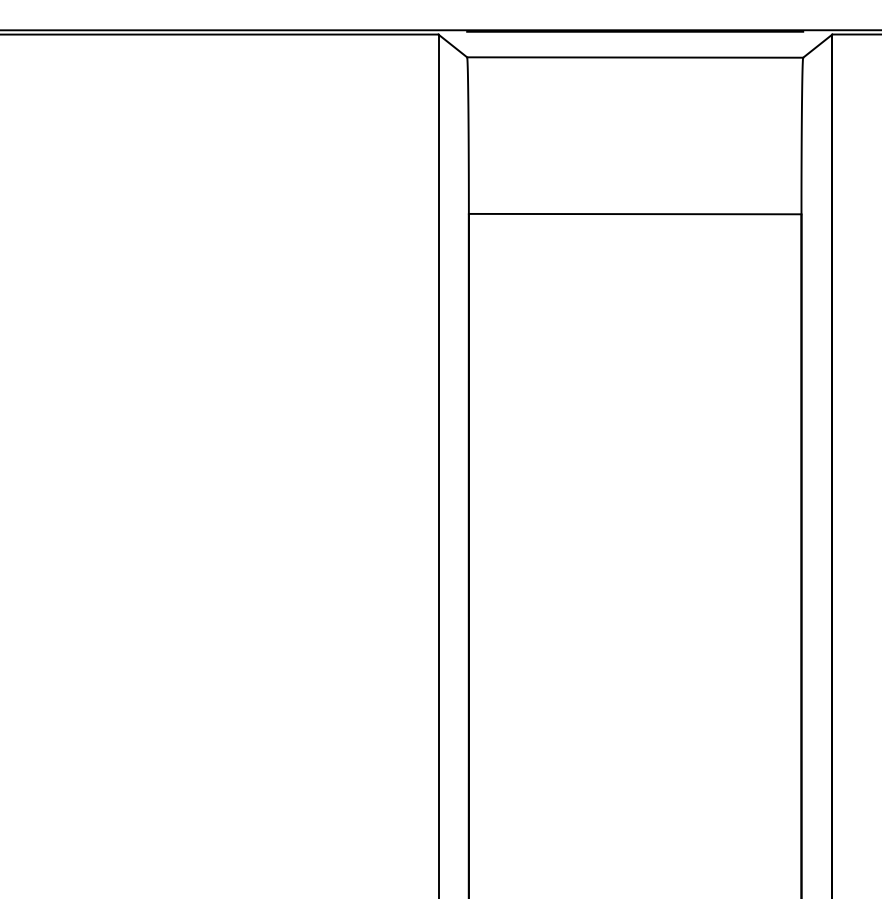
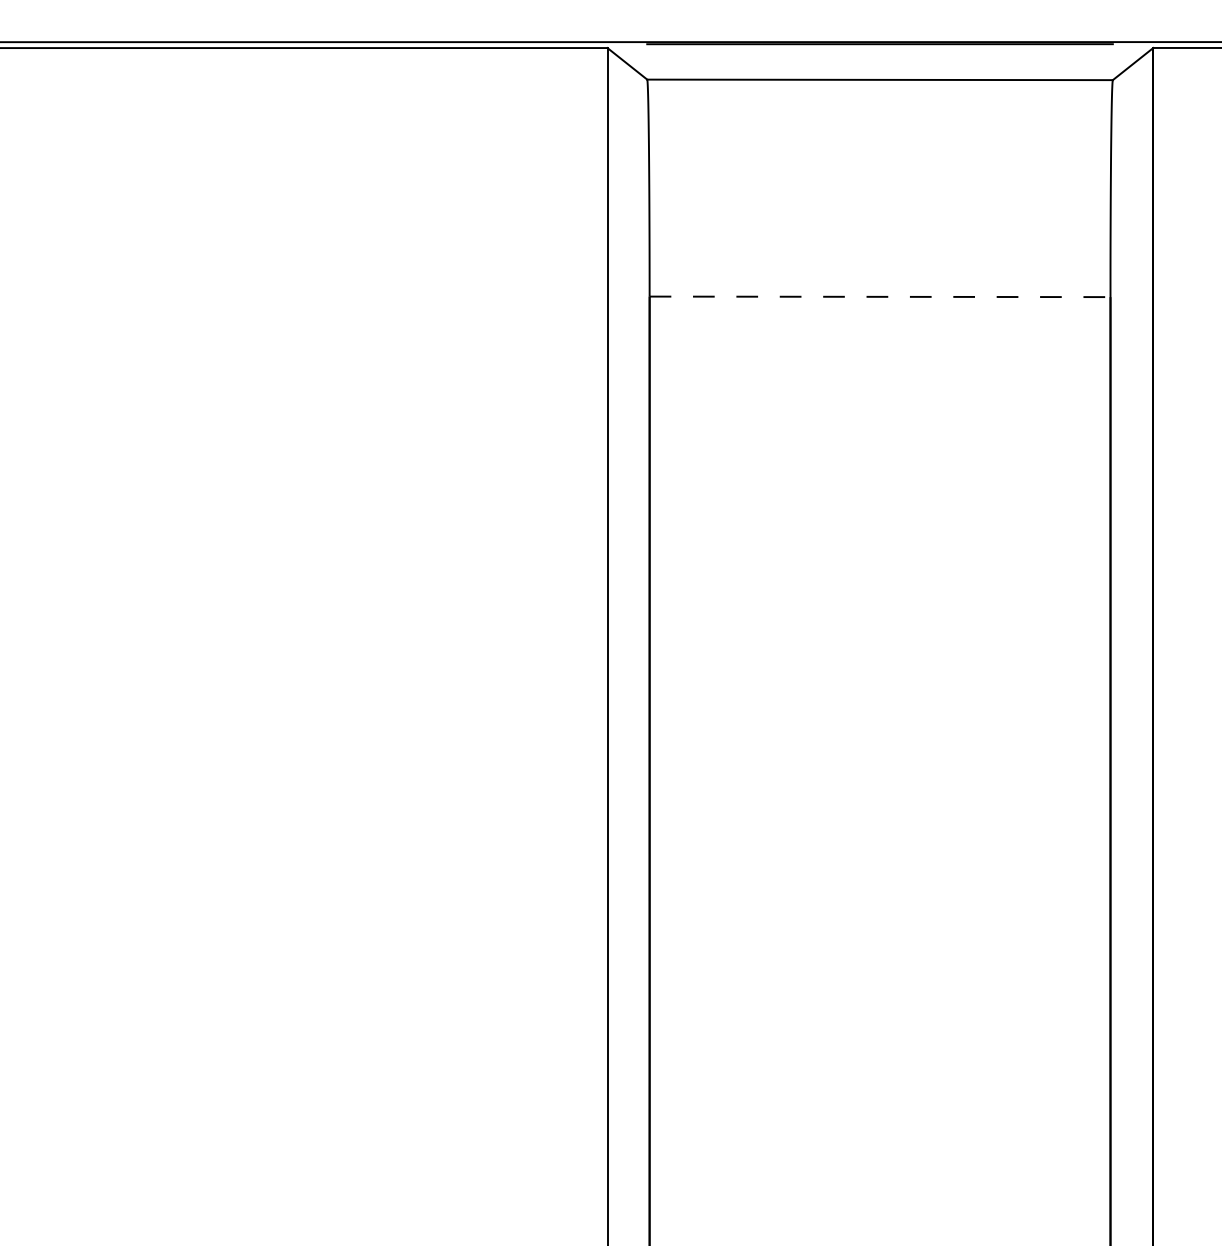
line: (635, 214) -> (880, 297), solid -> dashed

